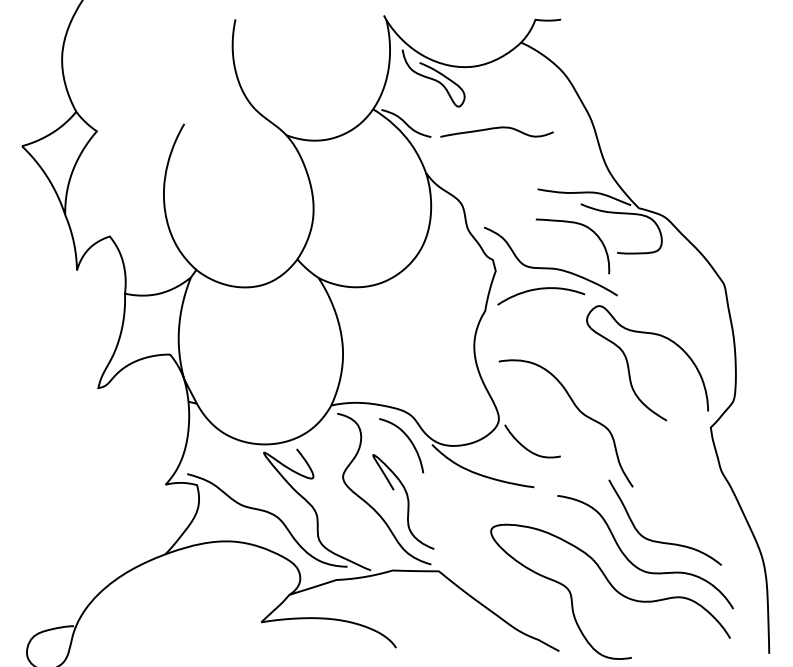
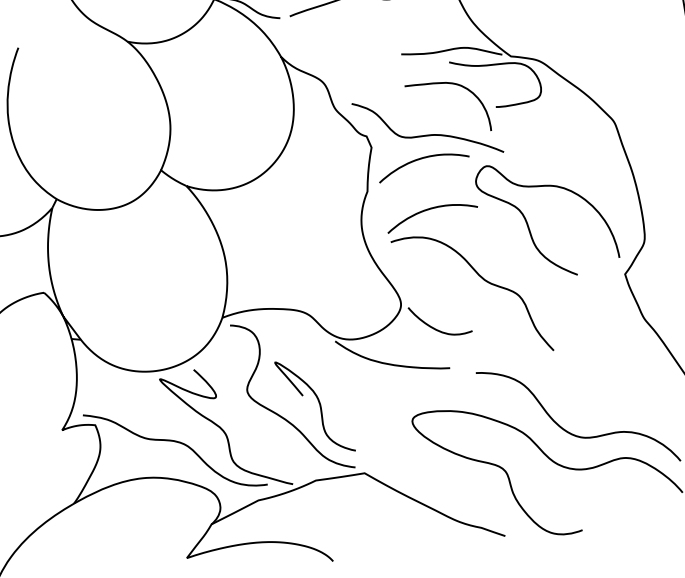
curve: (541, 337) -> (431, 209), added
curve: (407, 438) -> (308, 339), removed
curve: (662, 541) -> (594, 402), removed

